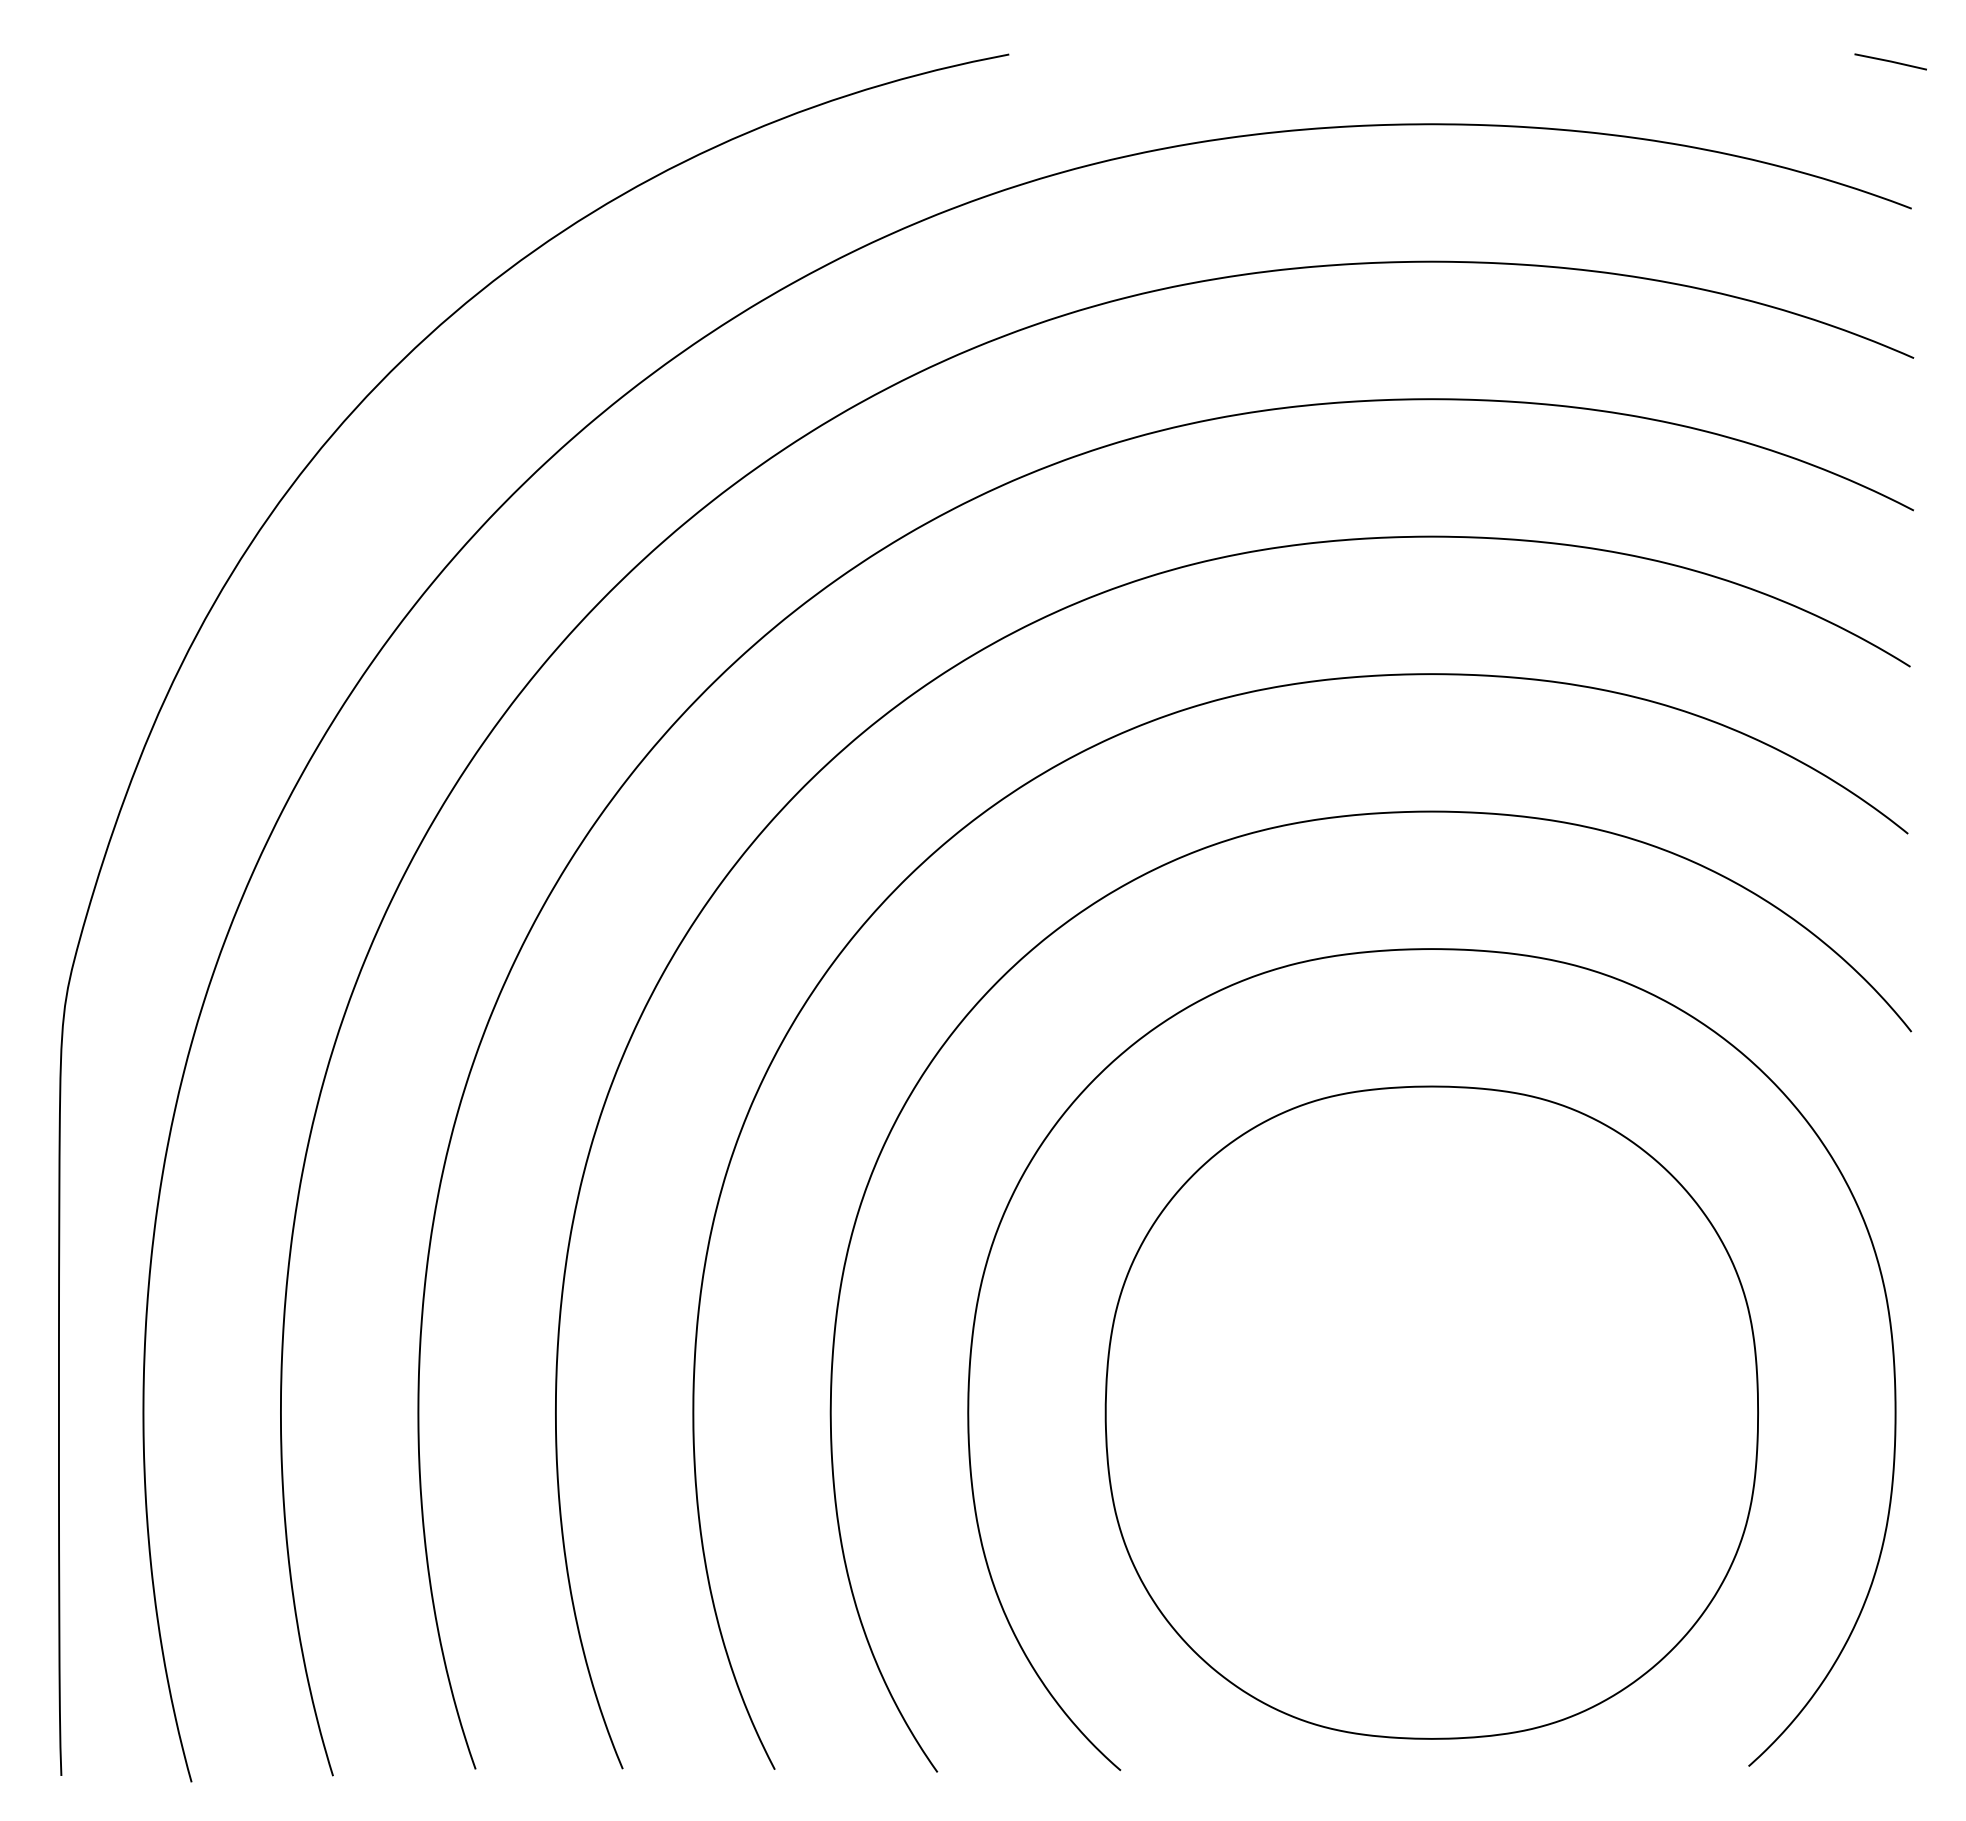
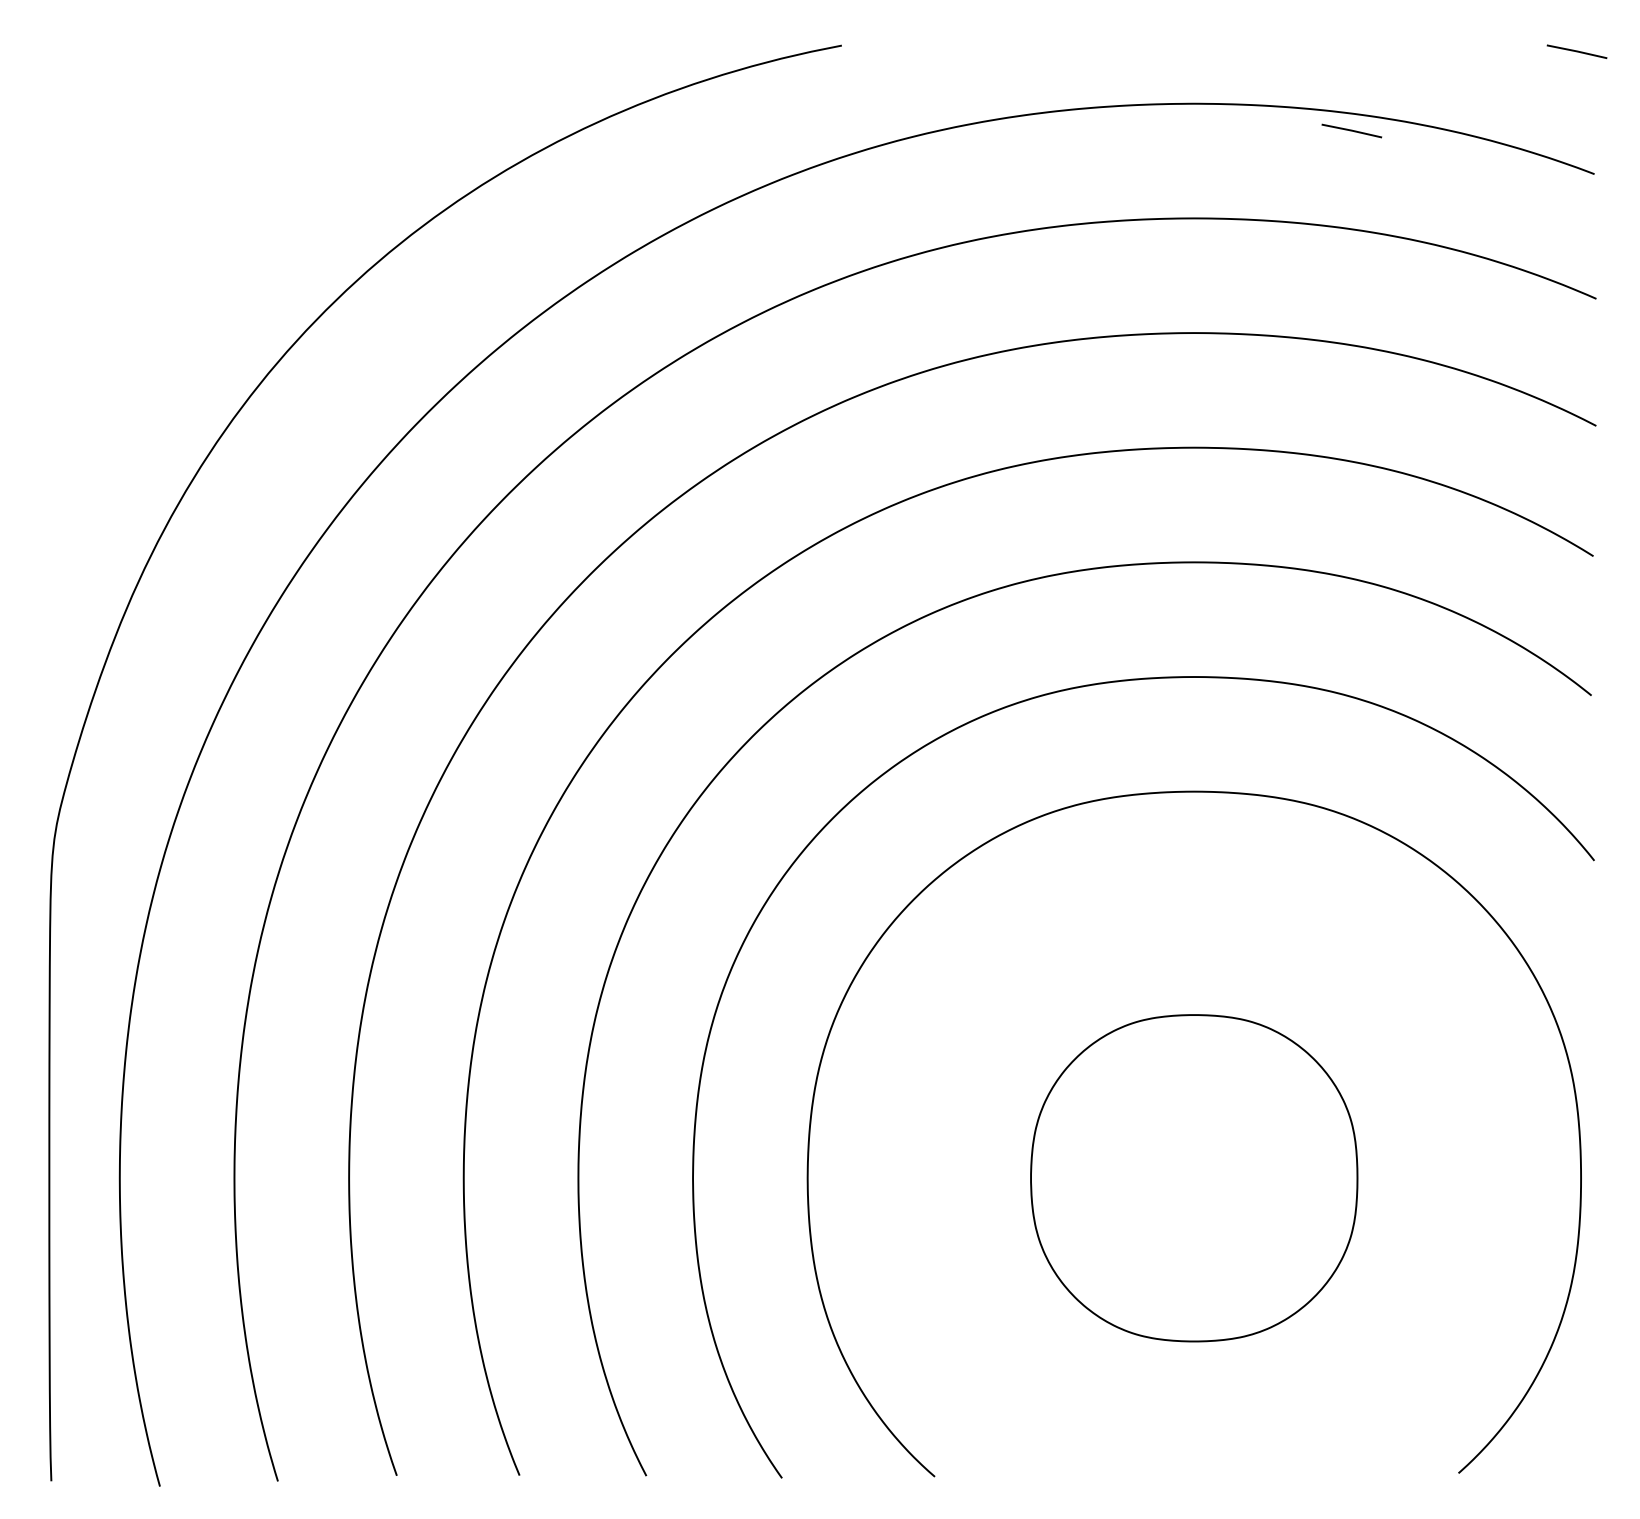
line: (1620, 156) -> (1351, 130), added
part: (1431, 1412) -> (1194, 1178), size x0.6

